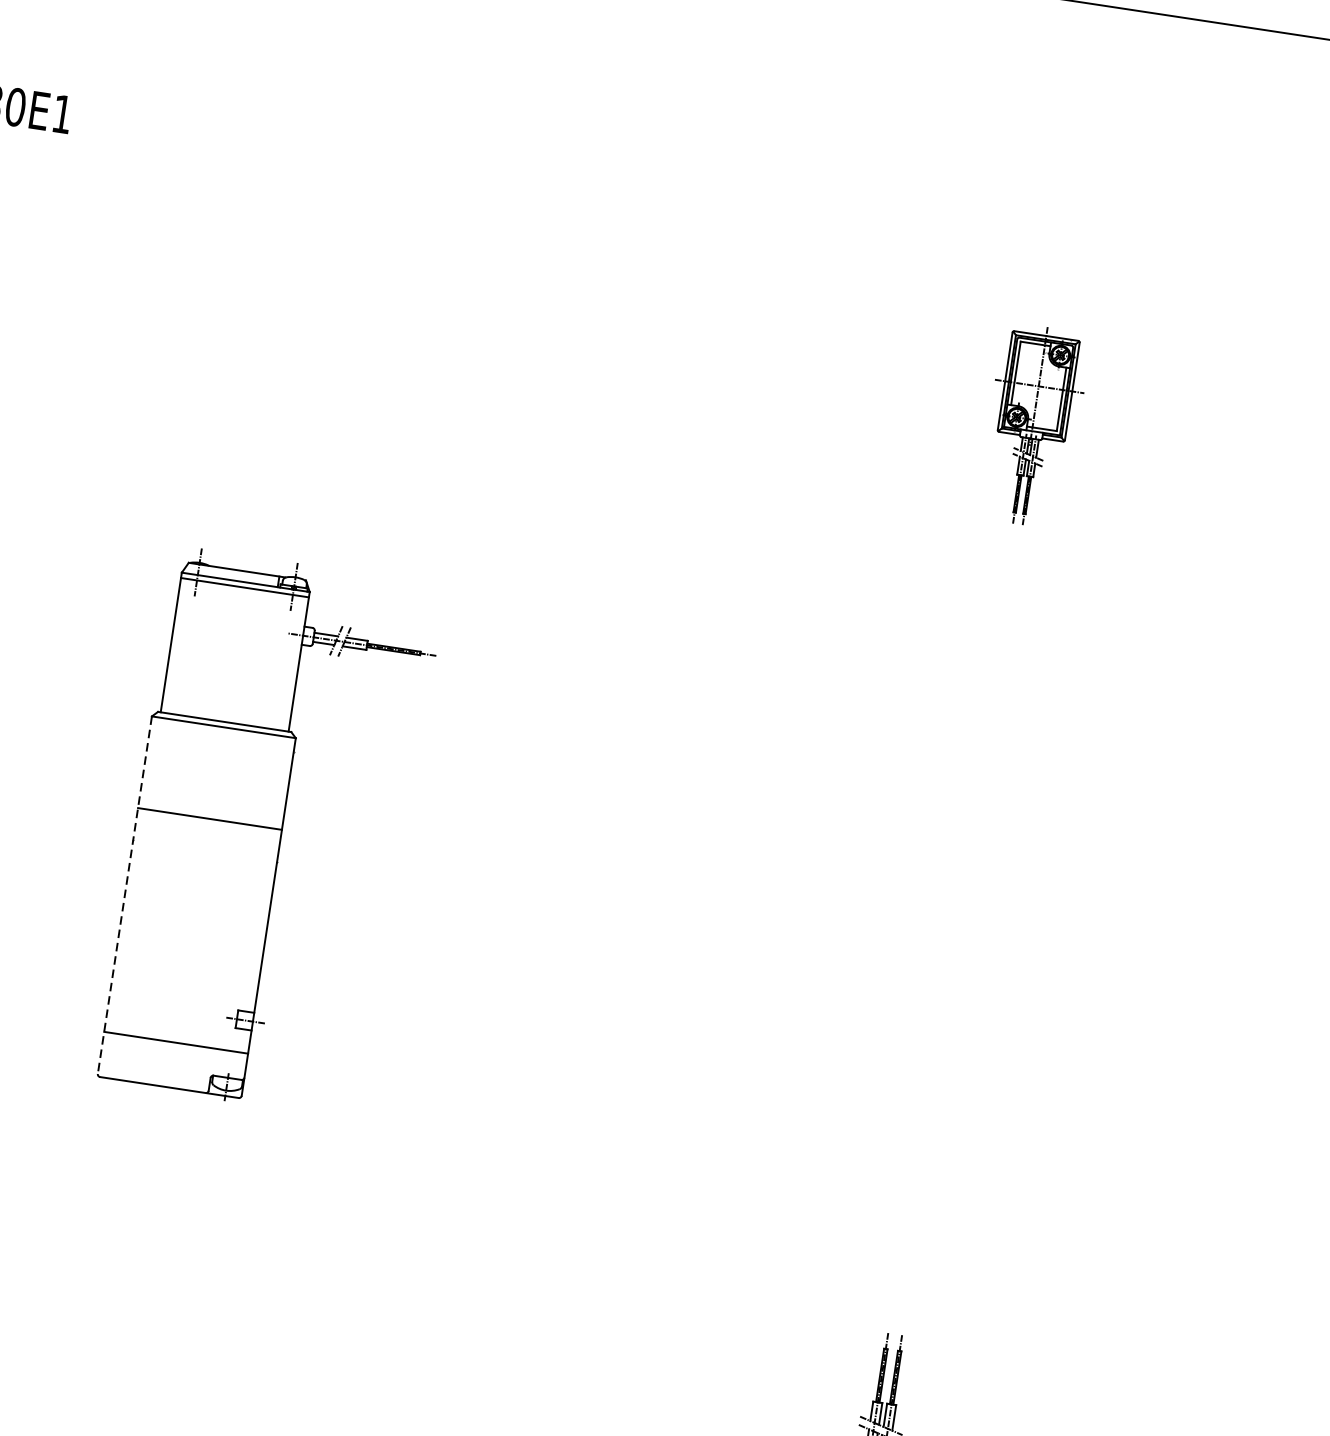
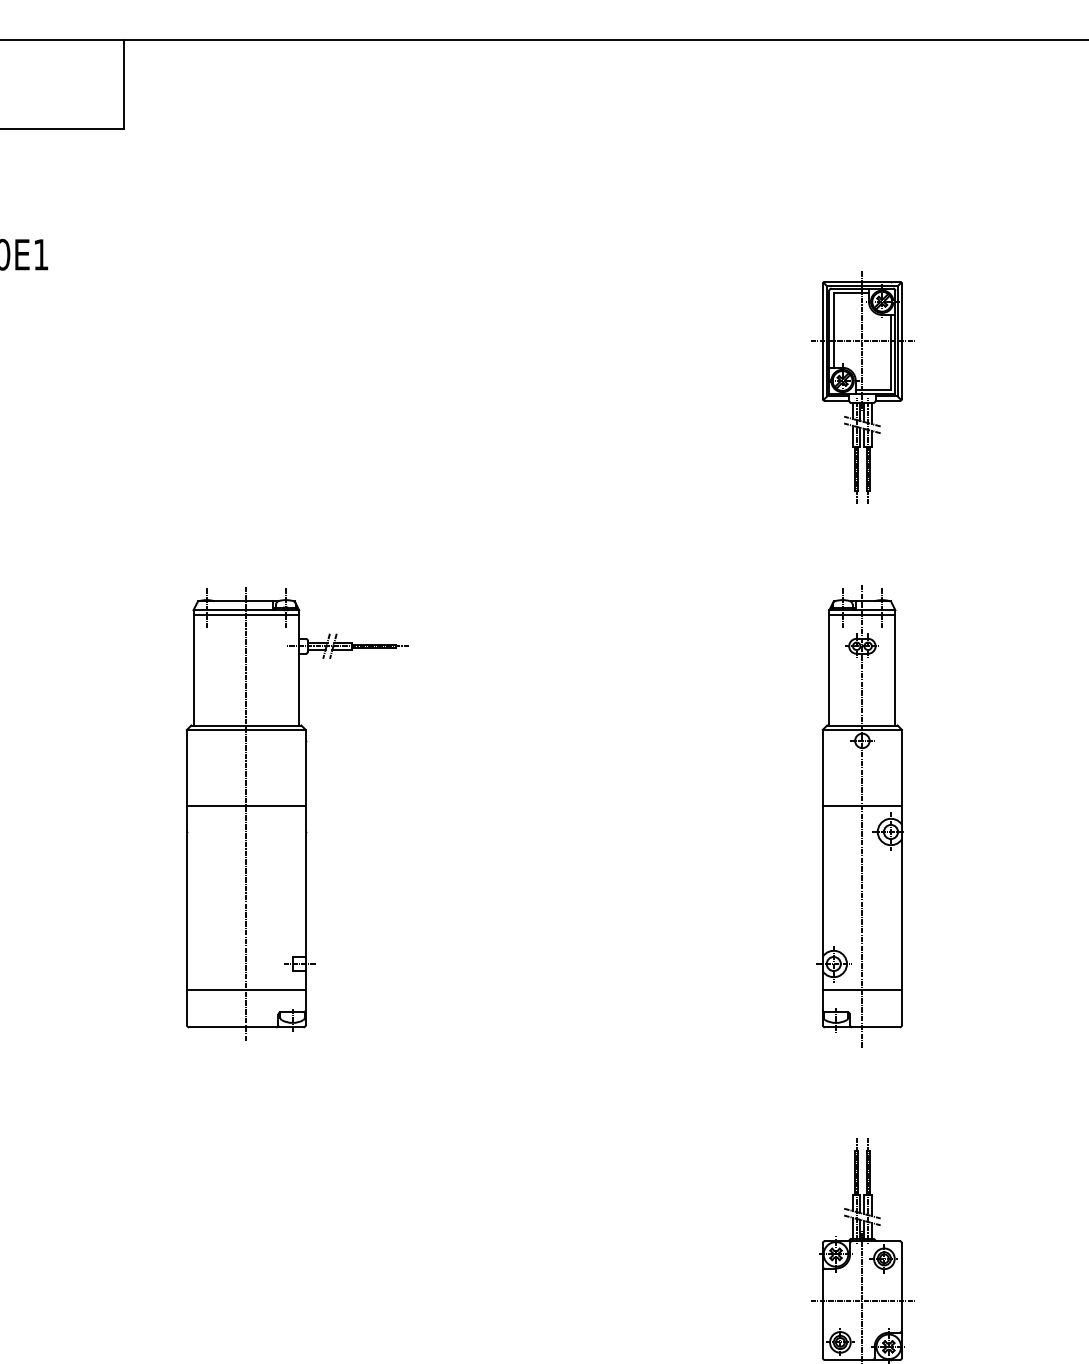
part: (1032, 425) -> (862, 387), size x1.43
line: (208, 829) -> (246, 814), added
line: (124, 895) -> (186, 877), dashed -> solid
part: (950, 944) -> (859, 816), added

